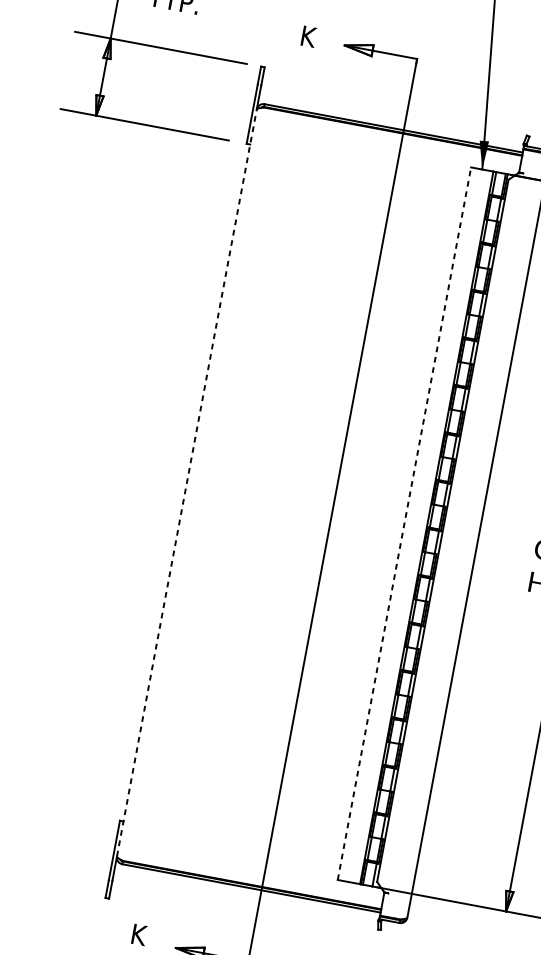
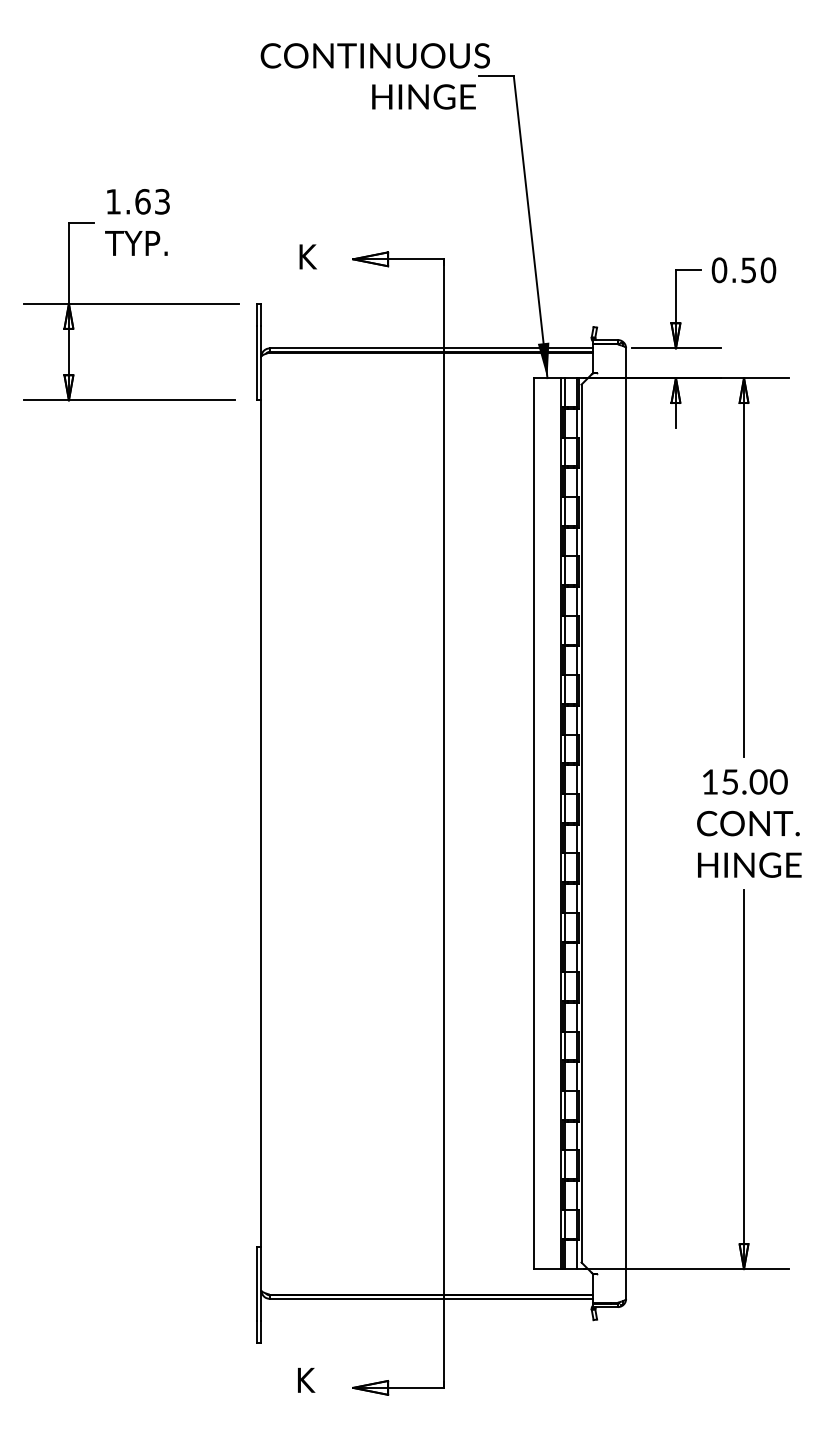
line: (186, 482) -> (261, 823), dashed -> solid
line: (404, 523) -> (533, 823), dashed -> solid

